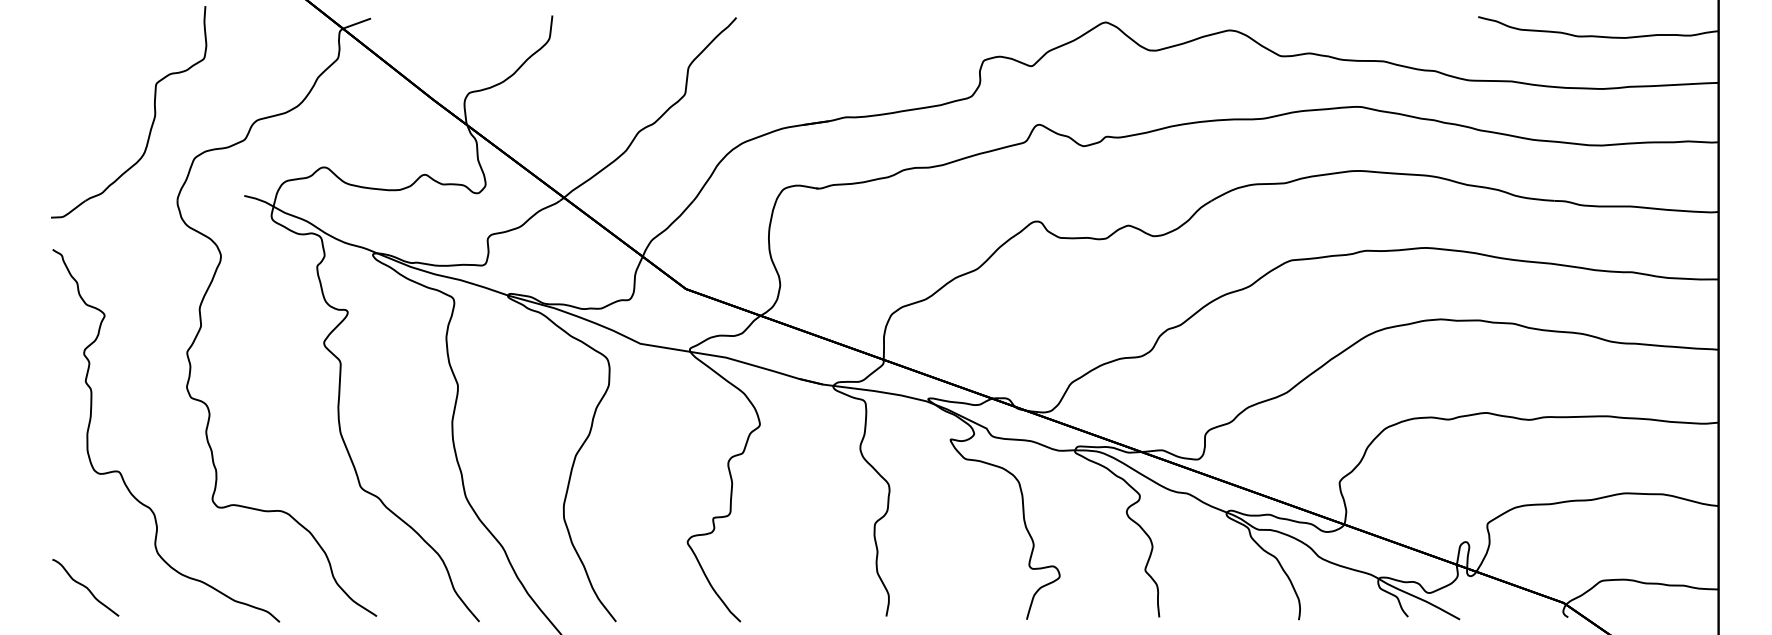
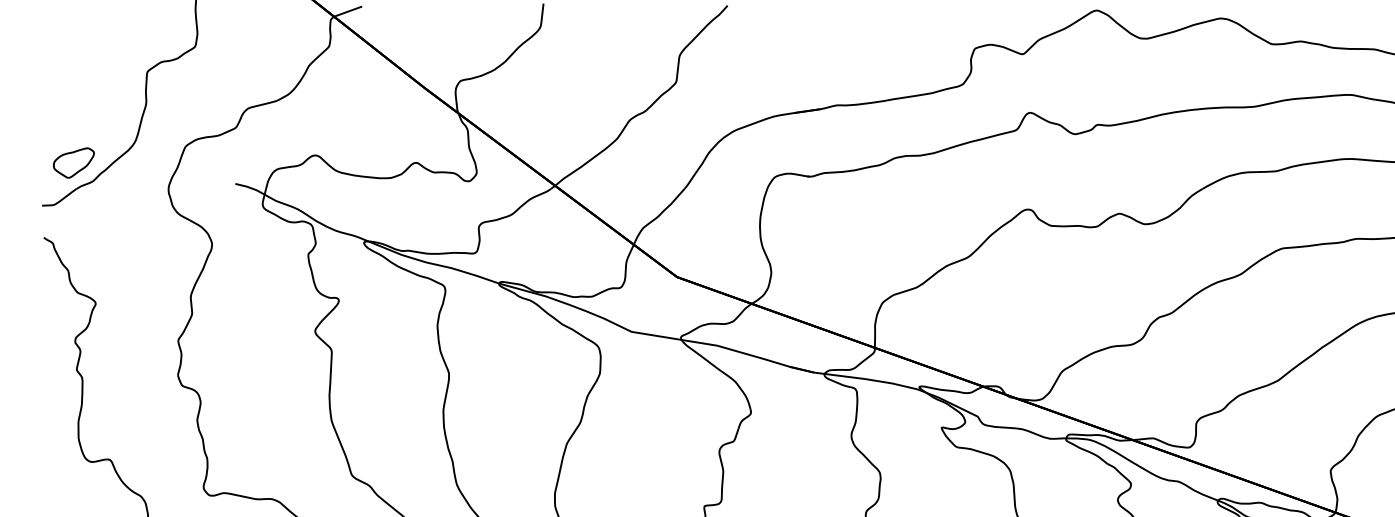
part: (82, 174) -> (73, 162), added

